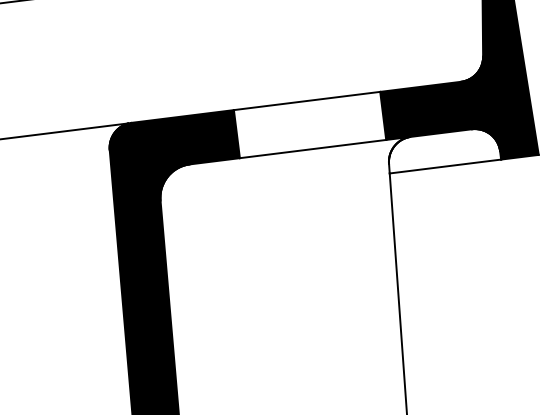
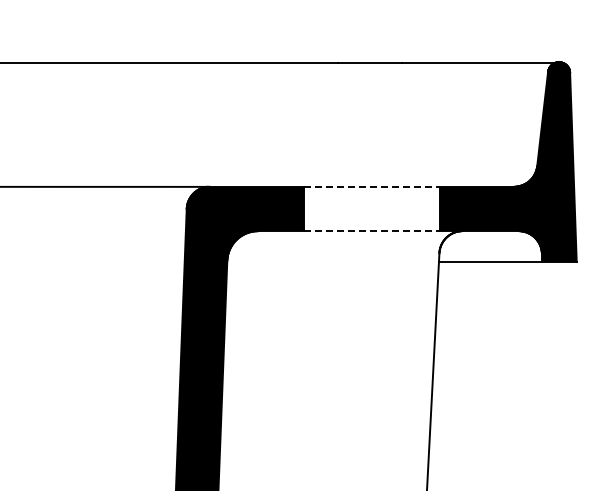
line: (306, 100) -> (371, 186), solid -> dashed
line: (312, 149) -> (371, 231), solid -> dashed

